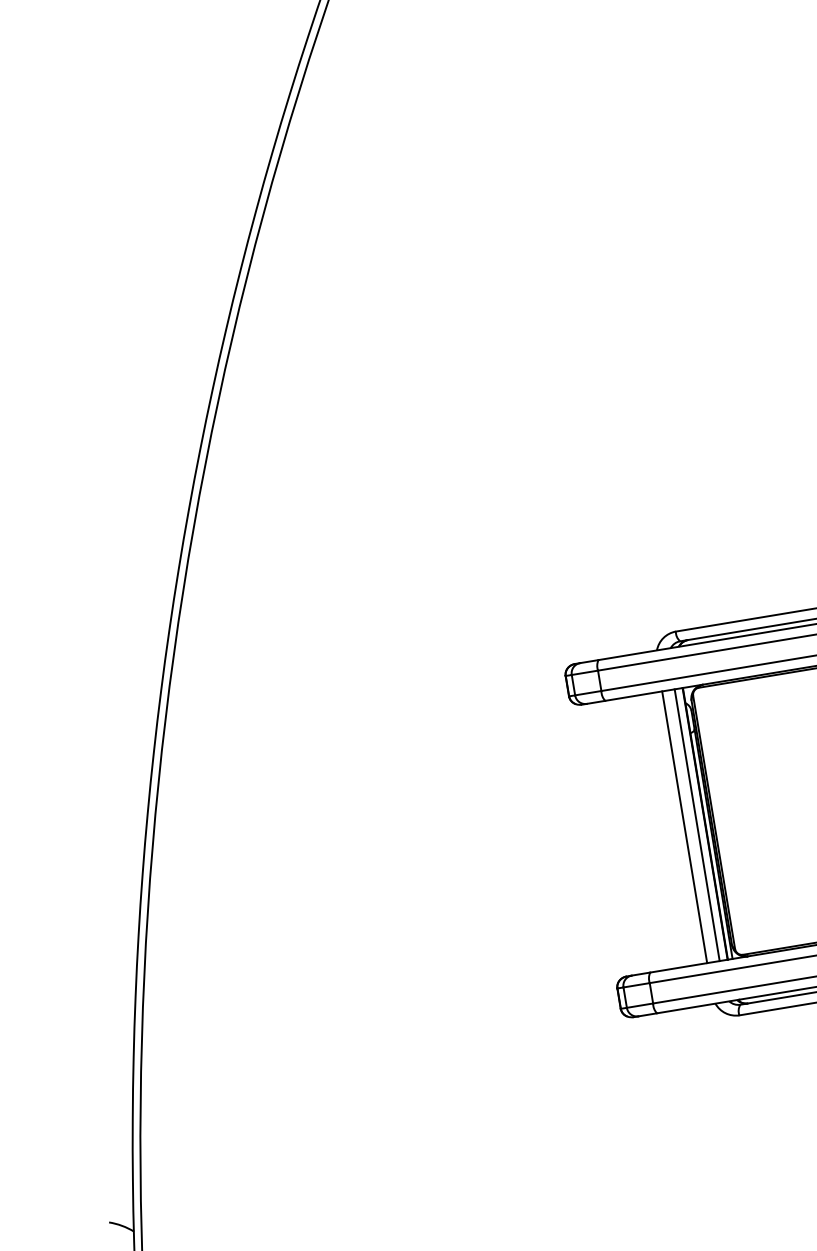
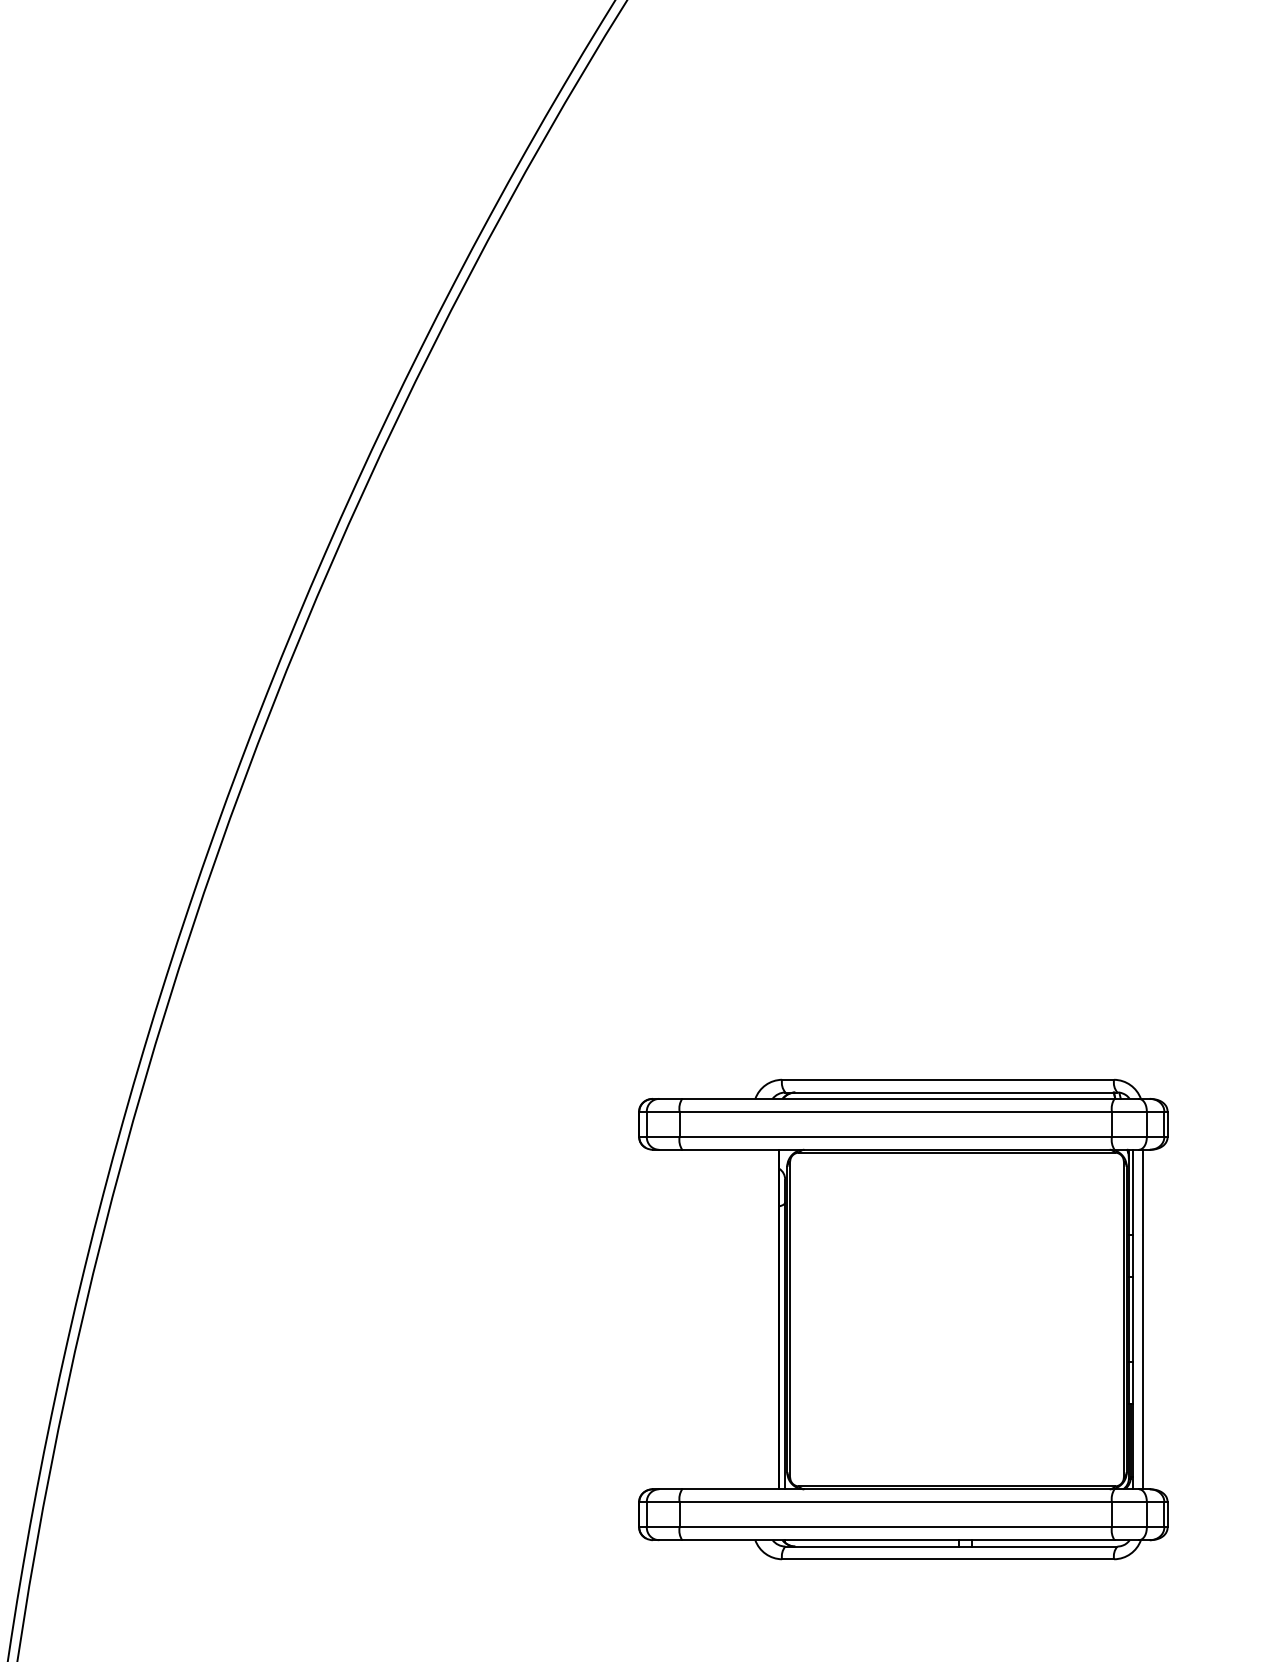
line: (697, 825) -> (769, 1319), removed
line: (684, 827) -> (753, 1319), removed

